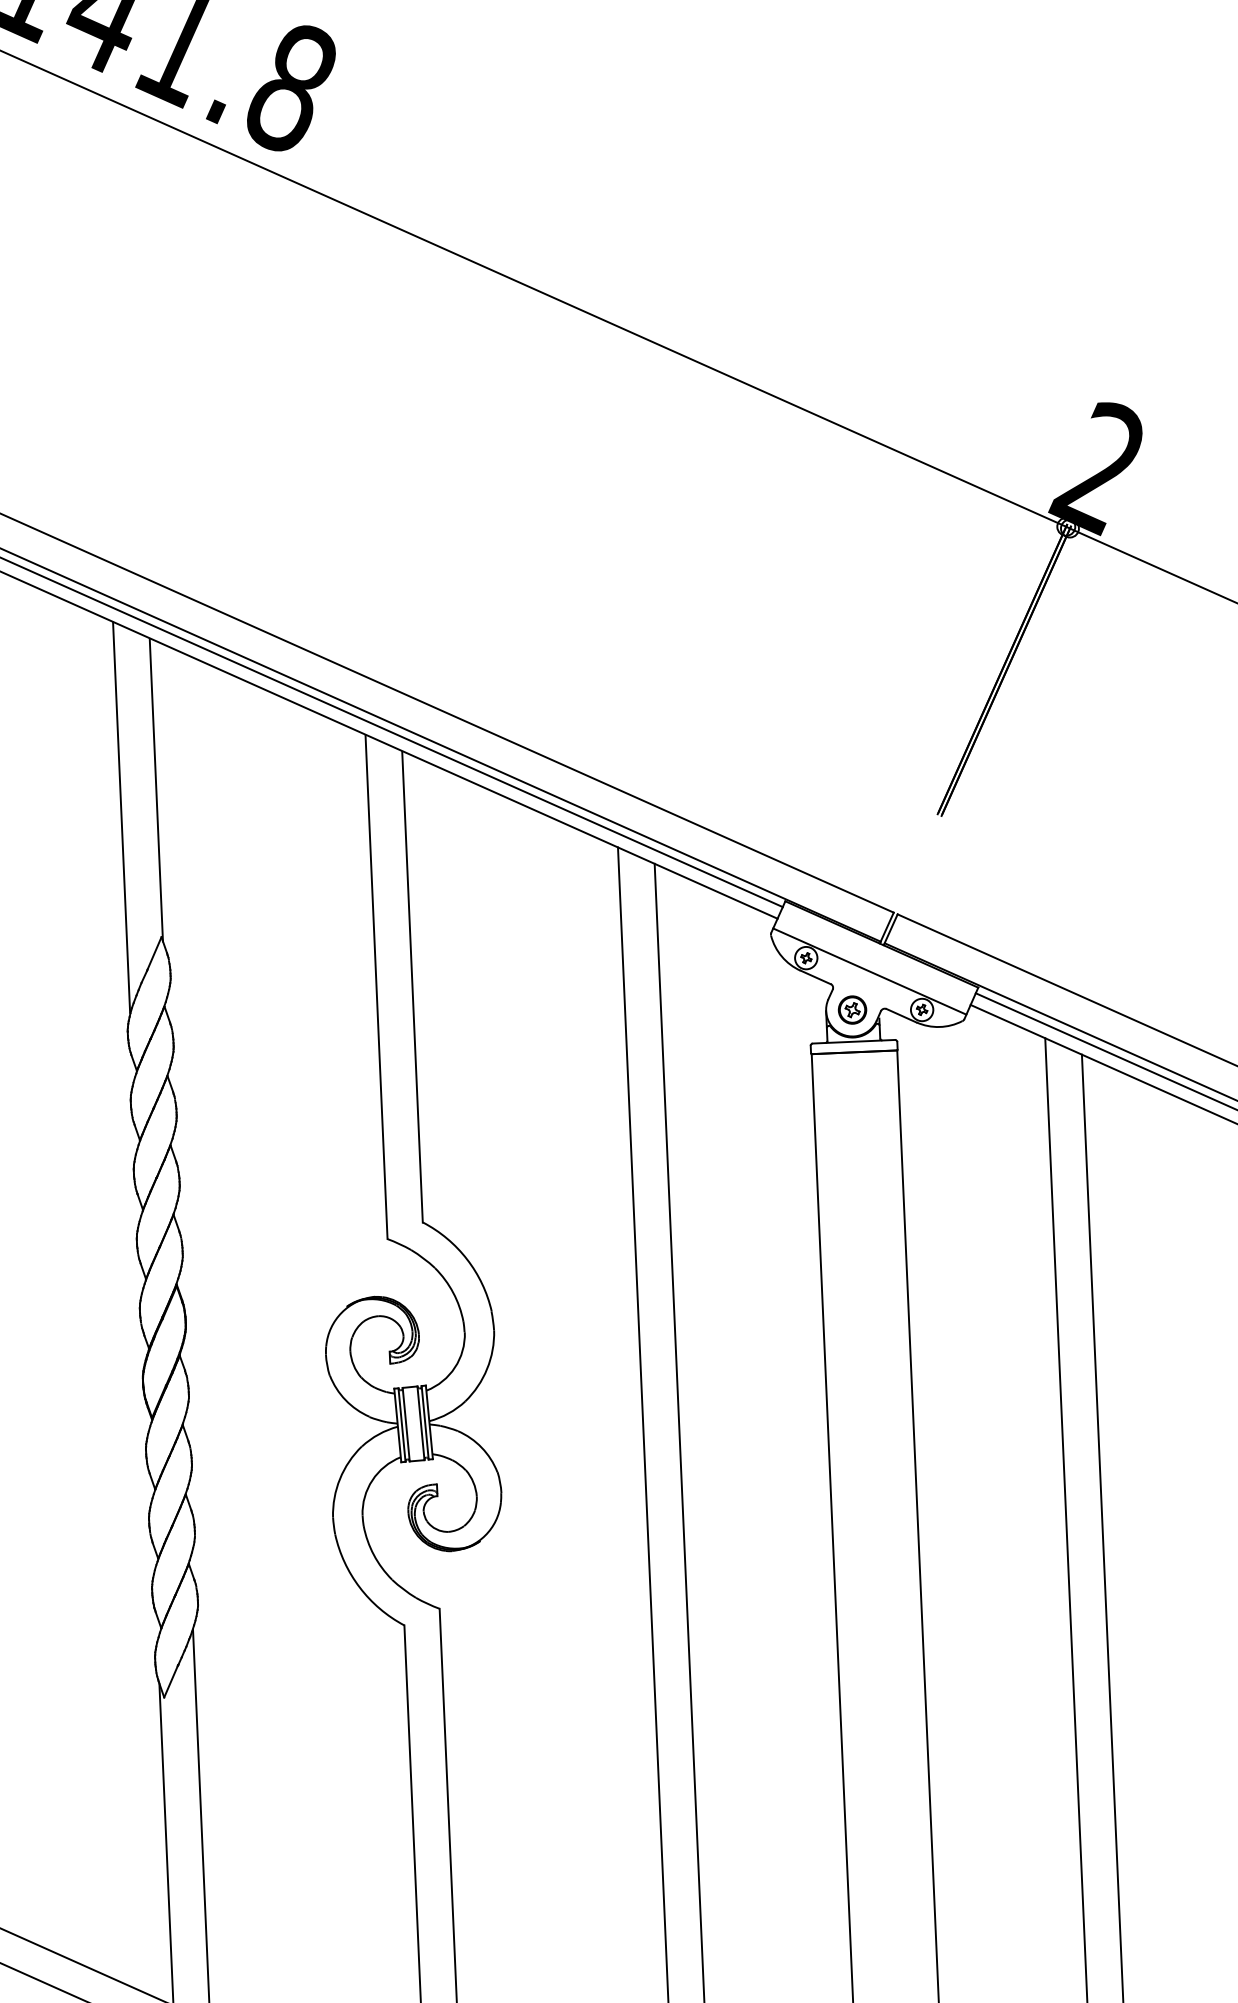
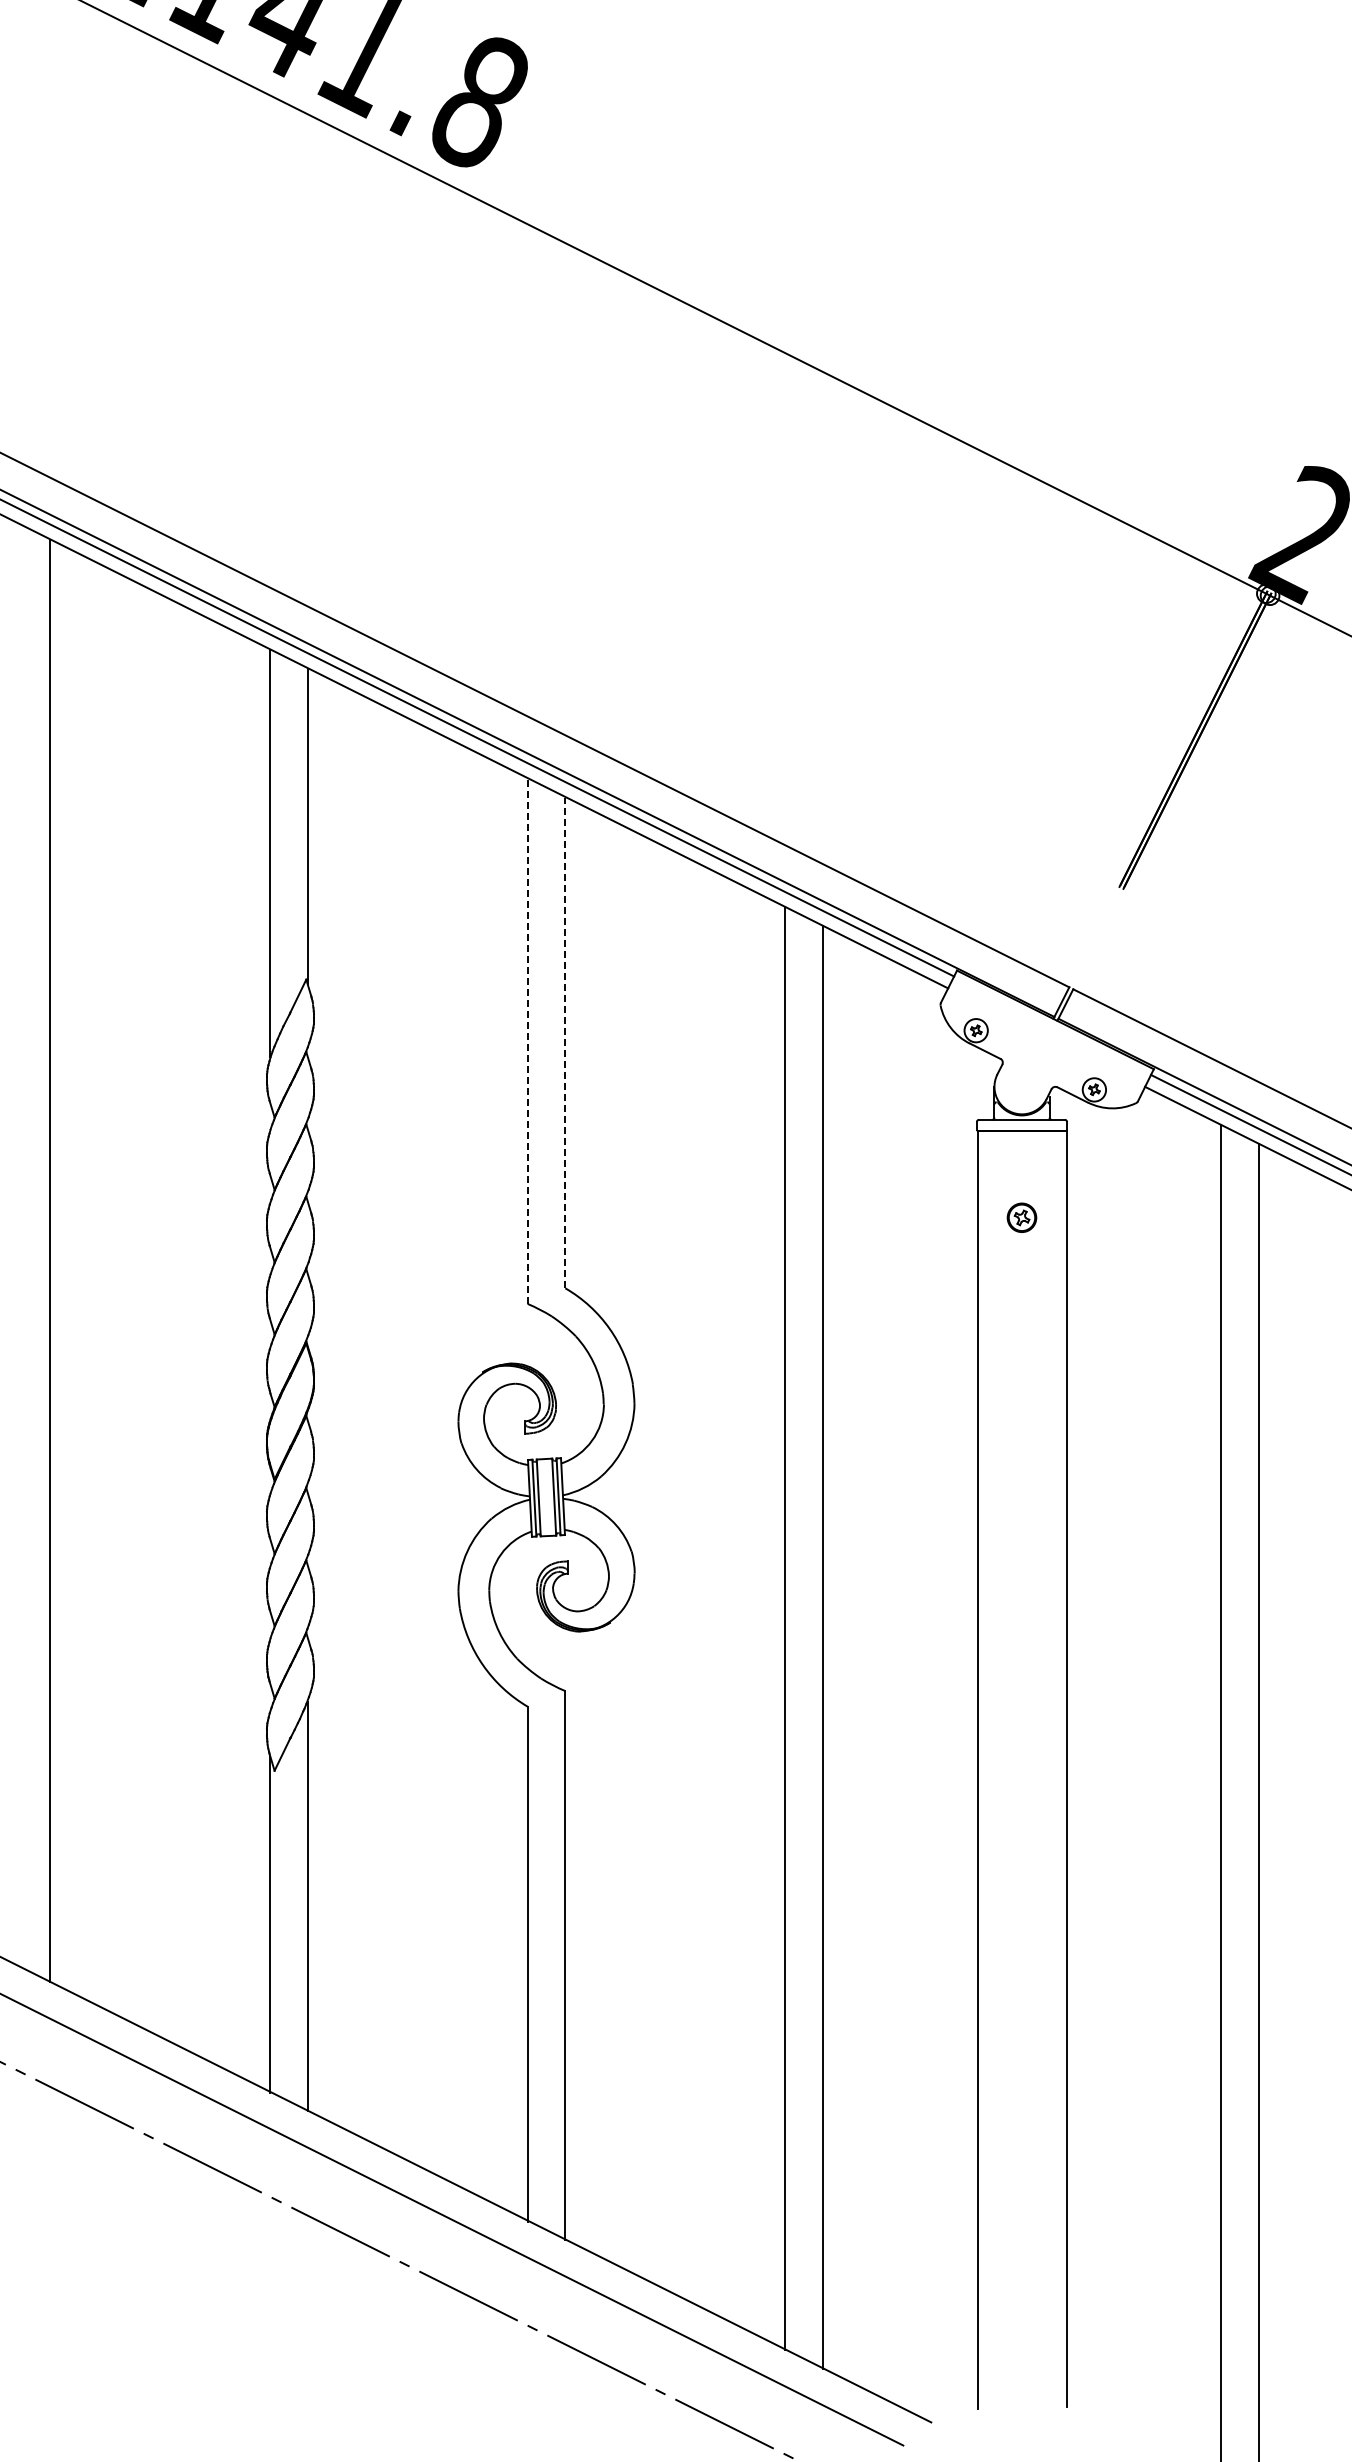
line: (869, 971) -> (1041, 1047), removed
line: (376, 986) -> (527, 1040), solid -> dashed
line: (412, 986) -> (565, 1042), solid -> dashed
part: (852, 1009) -> (1021, 1217), moved

